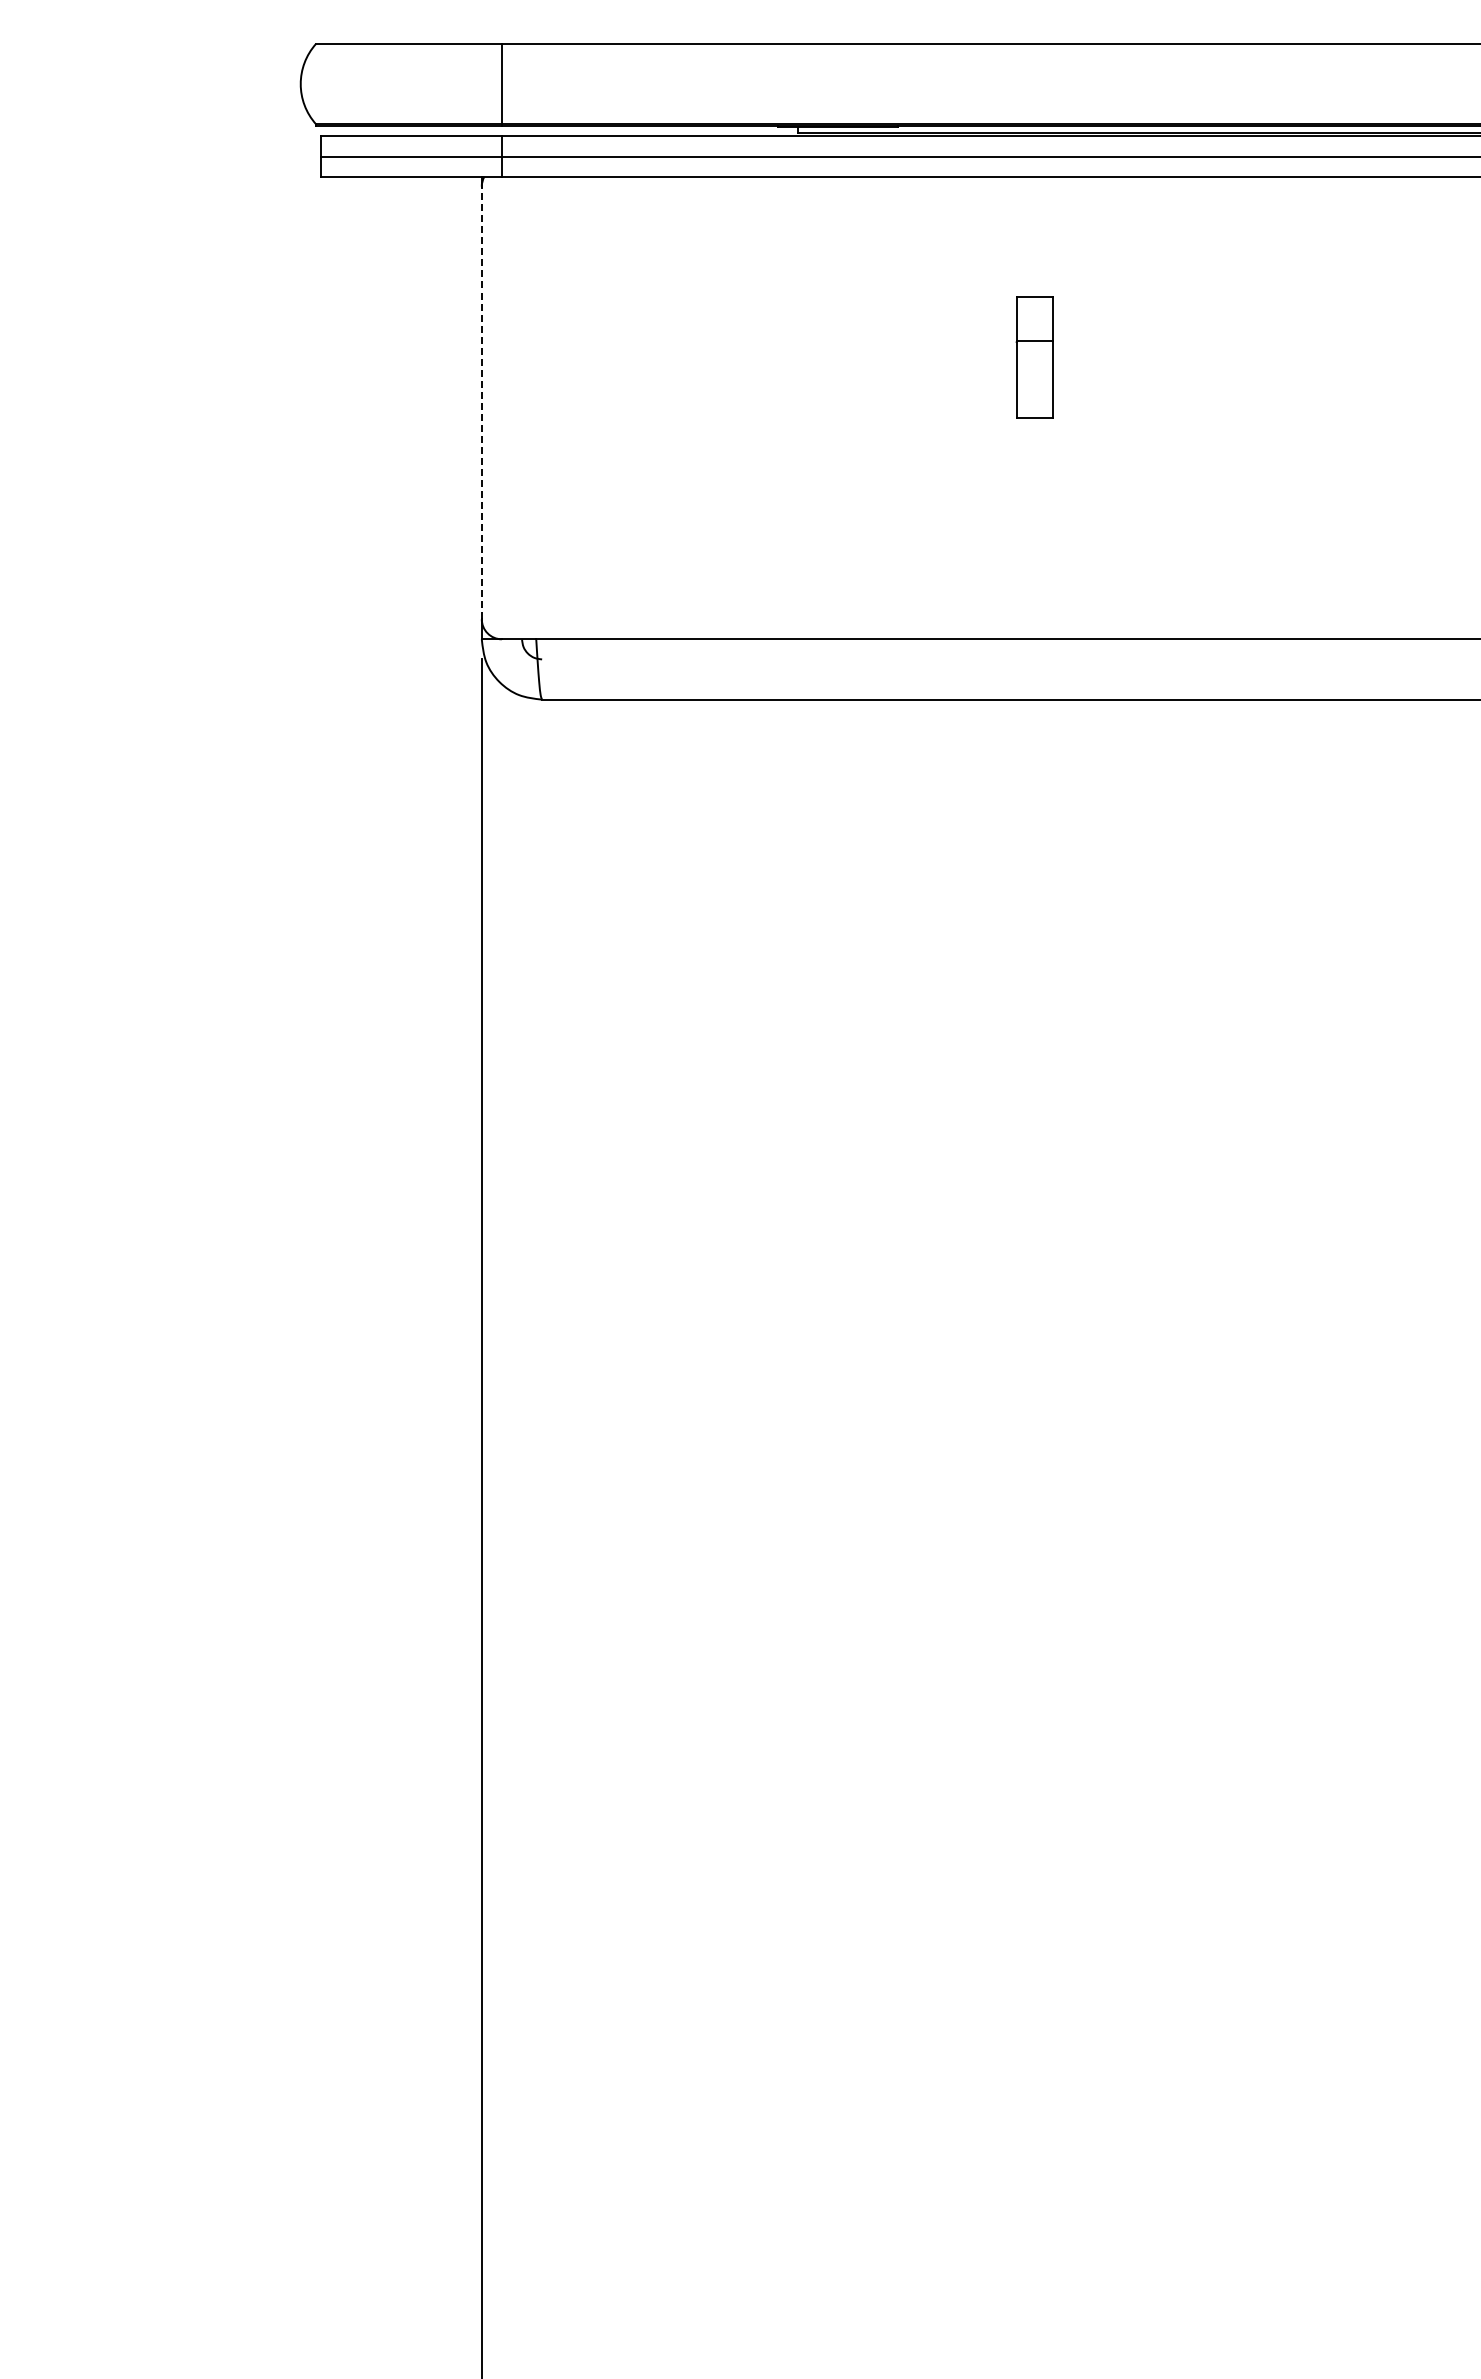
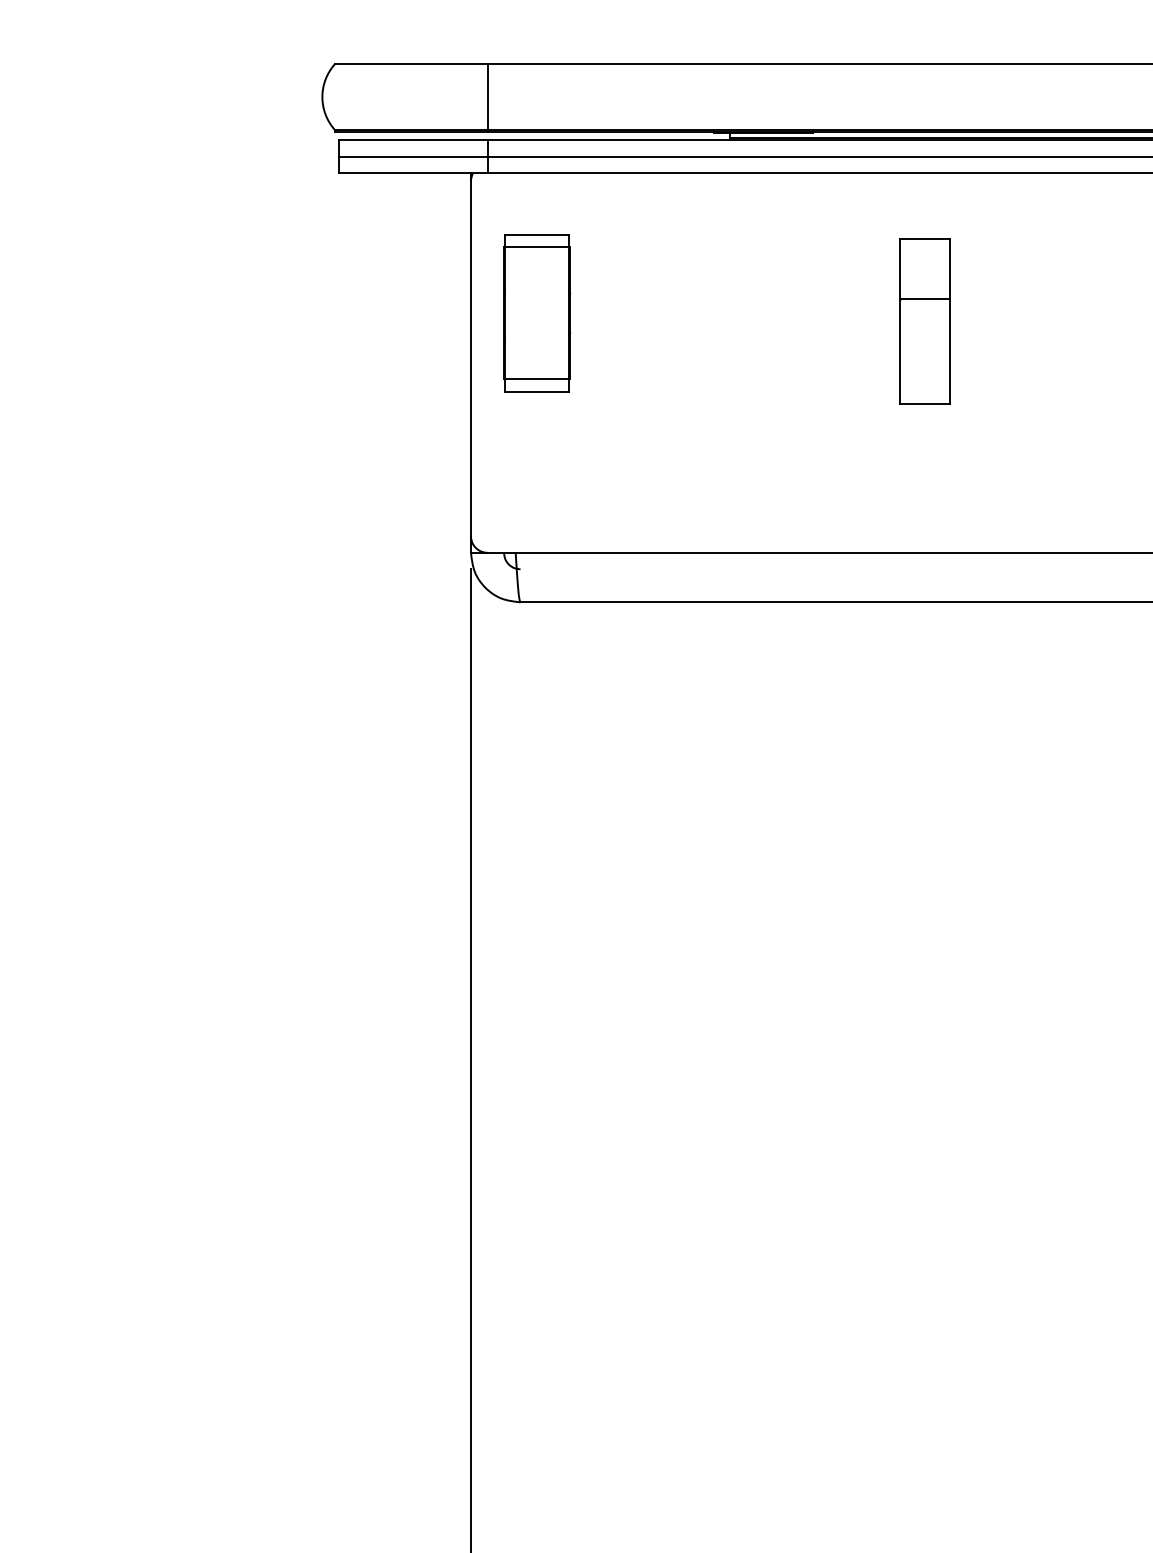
part: (562, 347) -> (537, 313), added
part: (1034, 357) -> (924, 321), size x1.67
line: (481, 402) -> (470, 358), dashed -> solid

